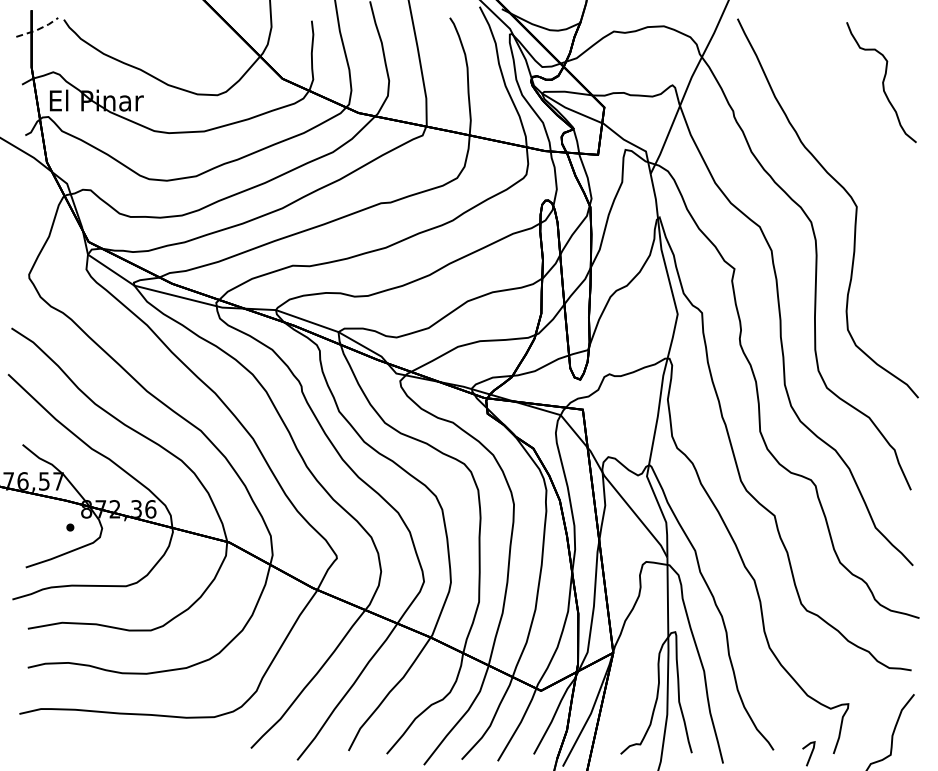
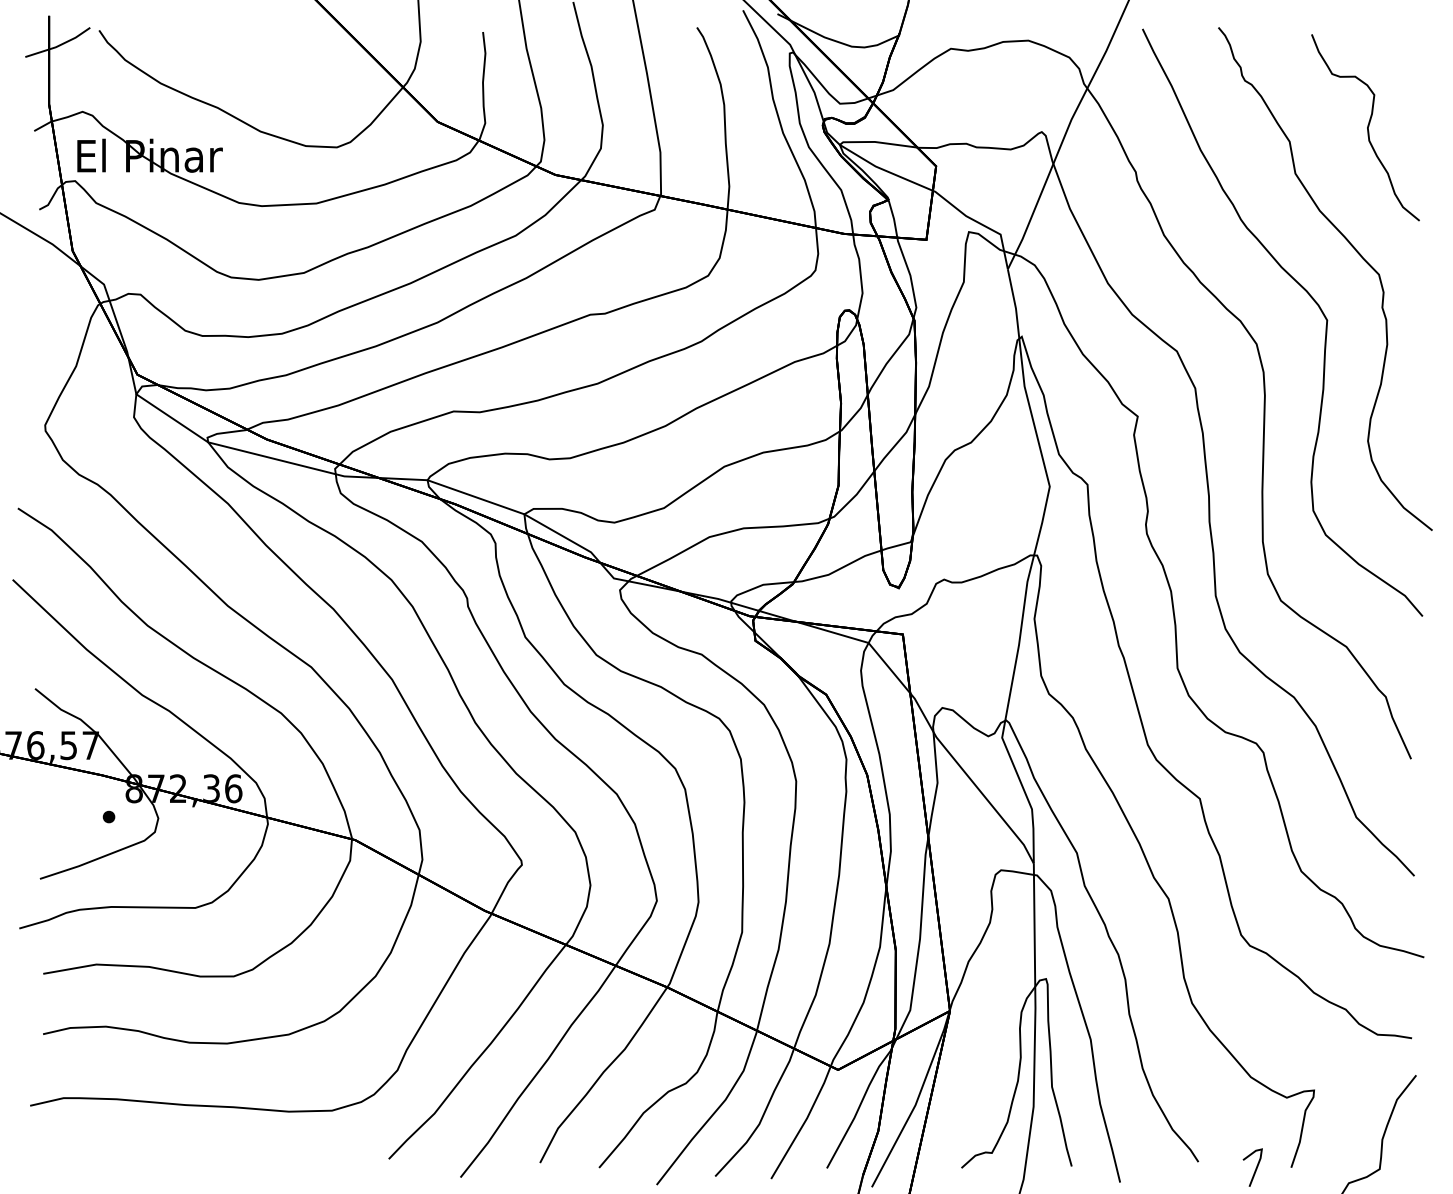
line: (38, 29) -> (59, 45), dashed -> solid
curve: (875, 163) -> (1356, 253), added

